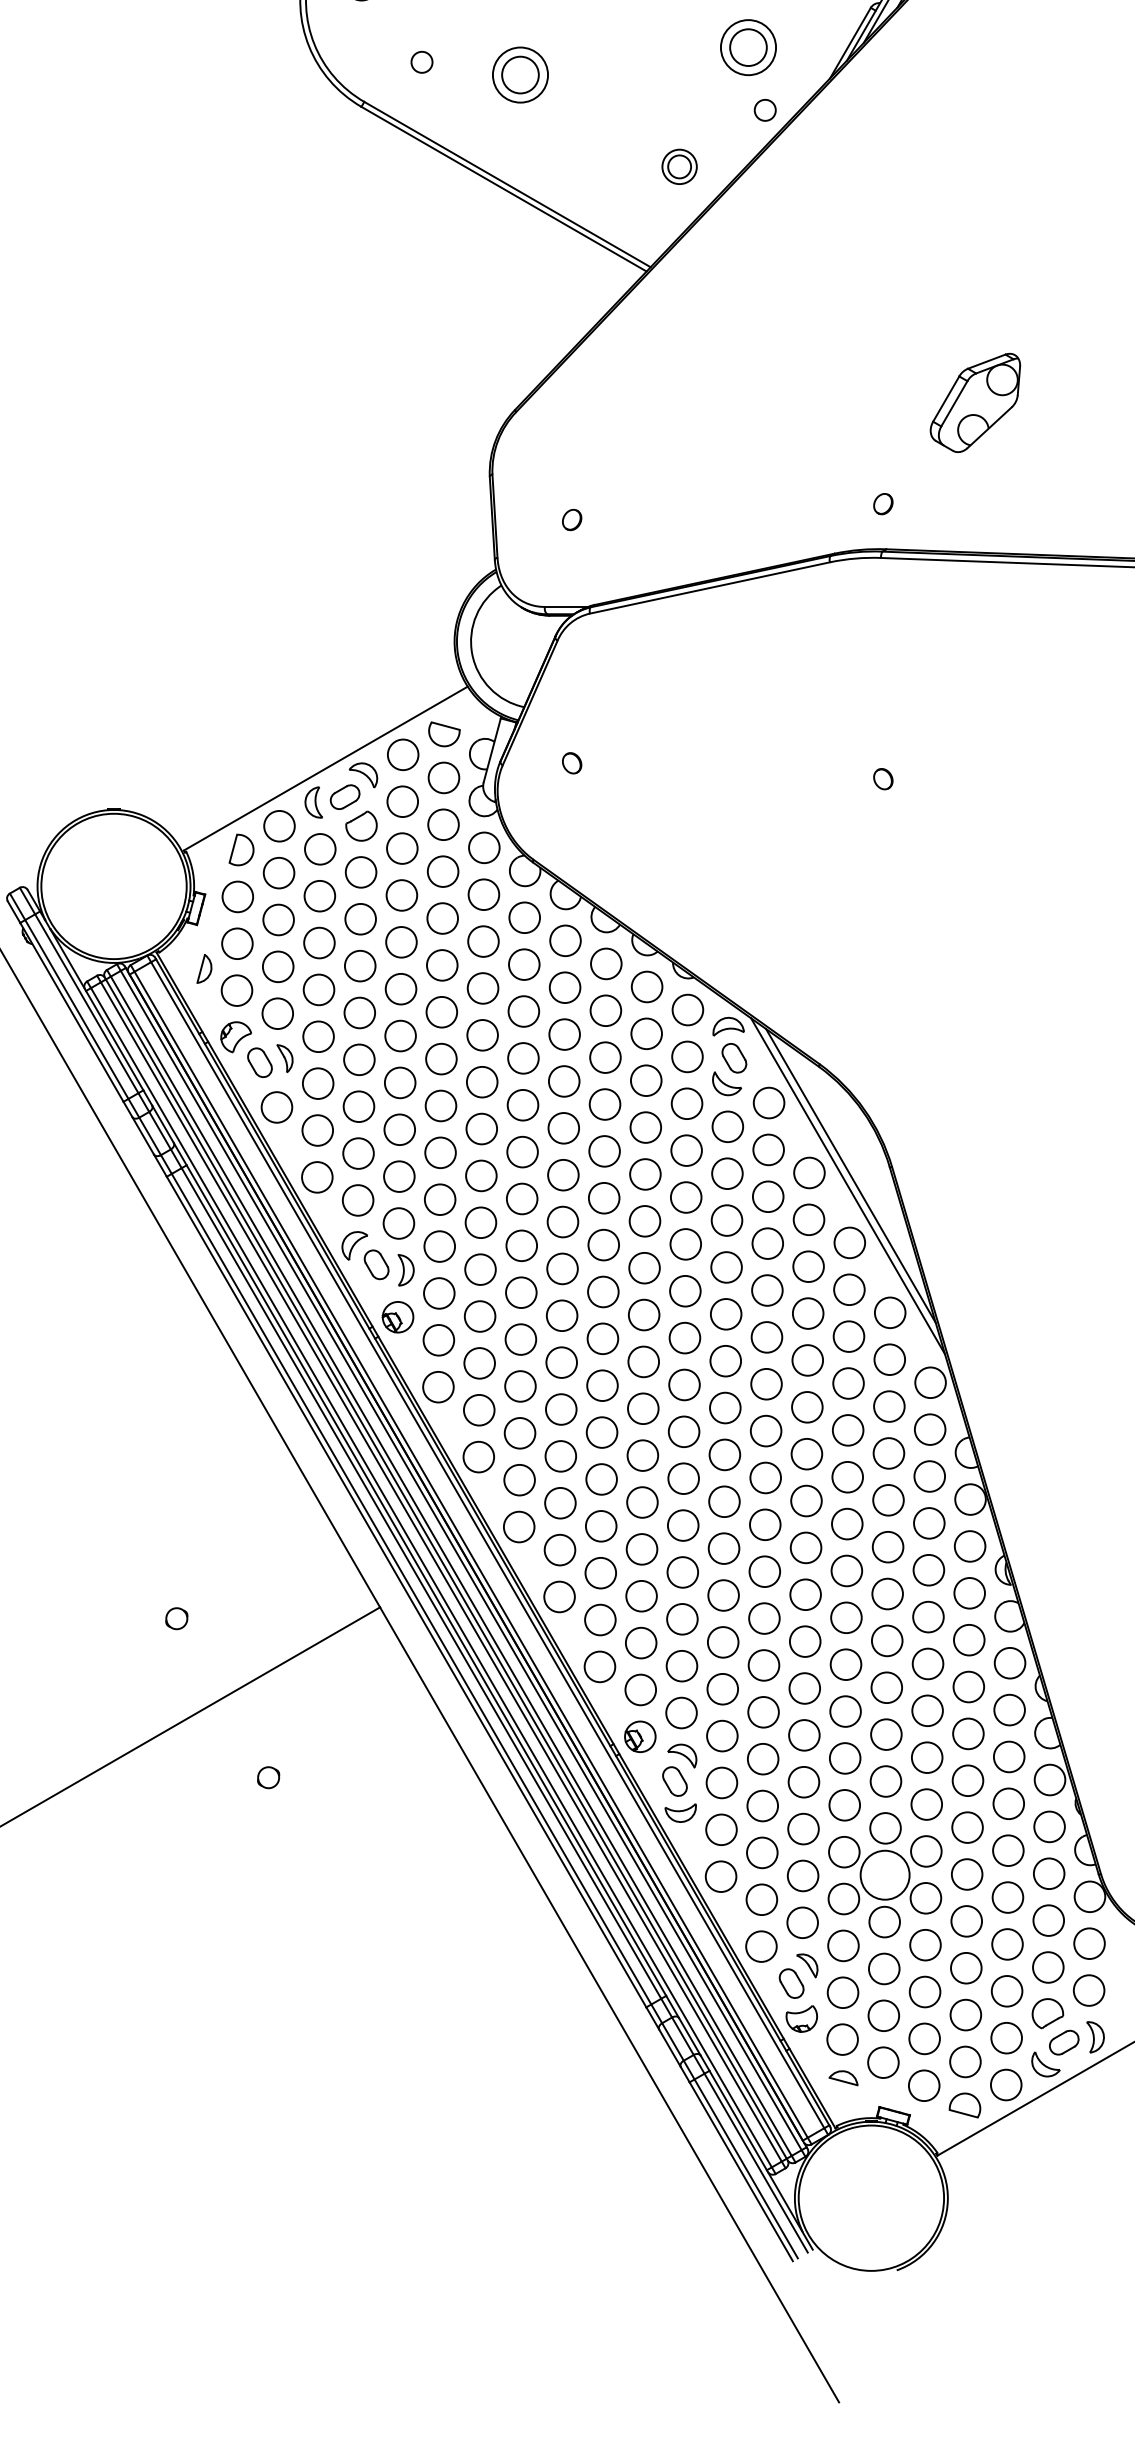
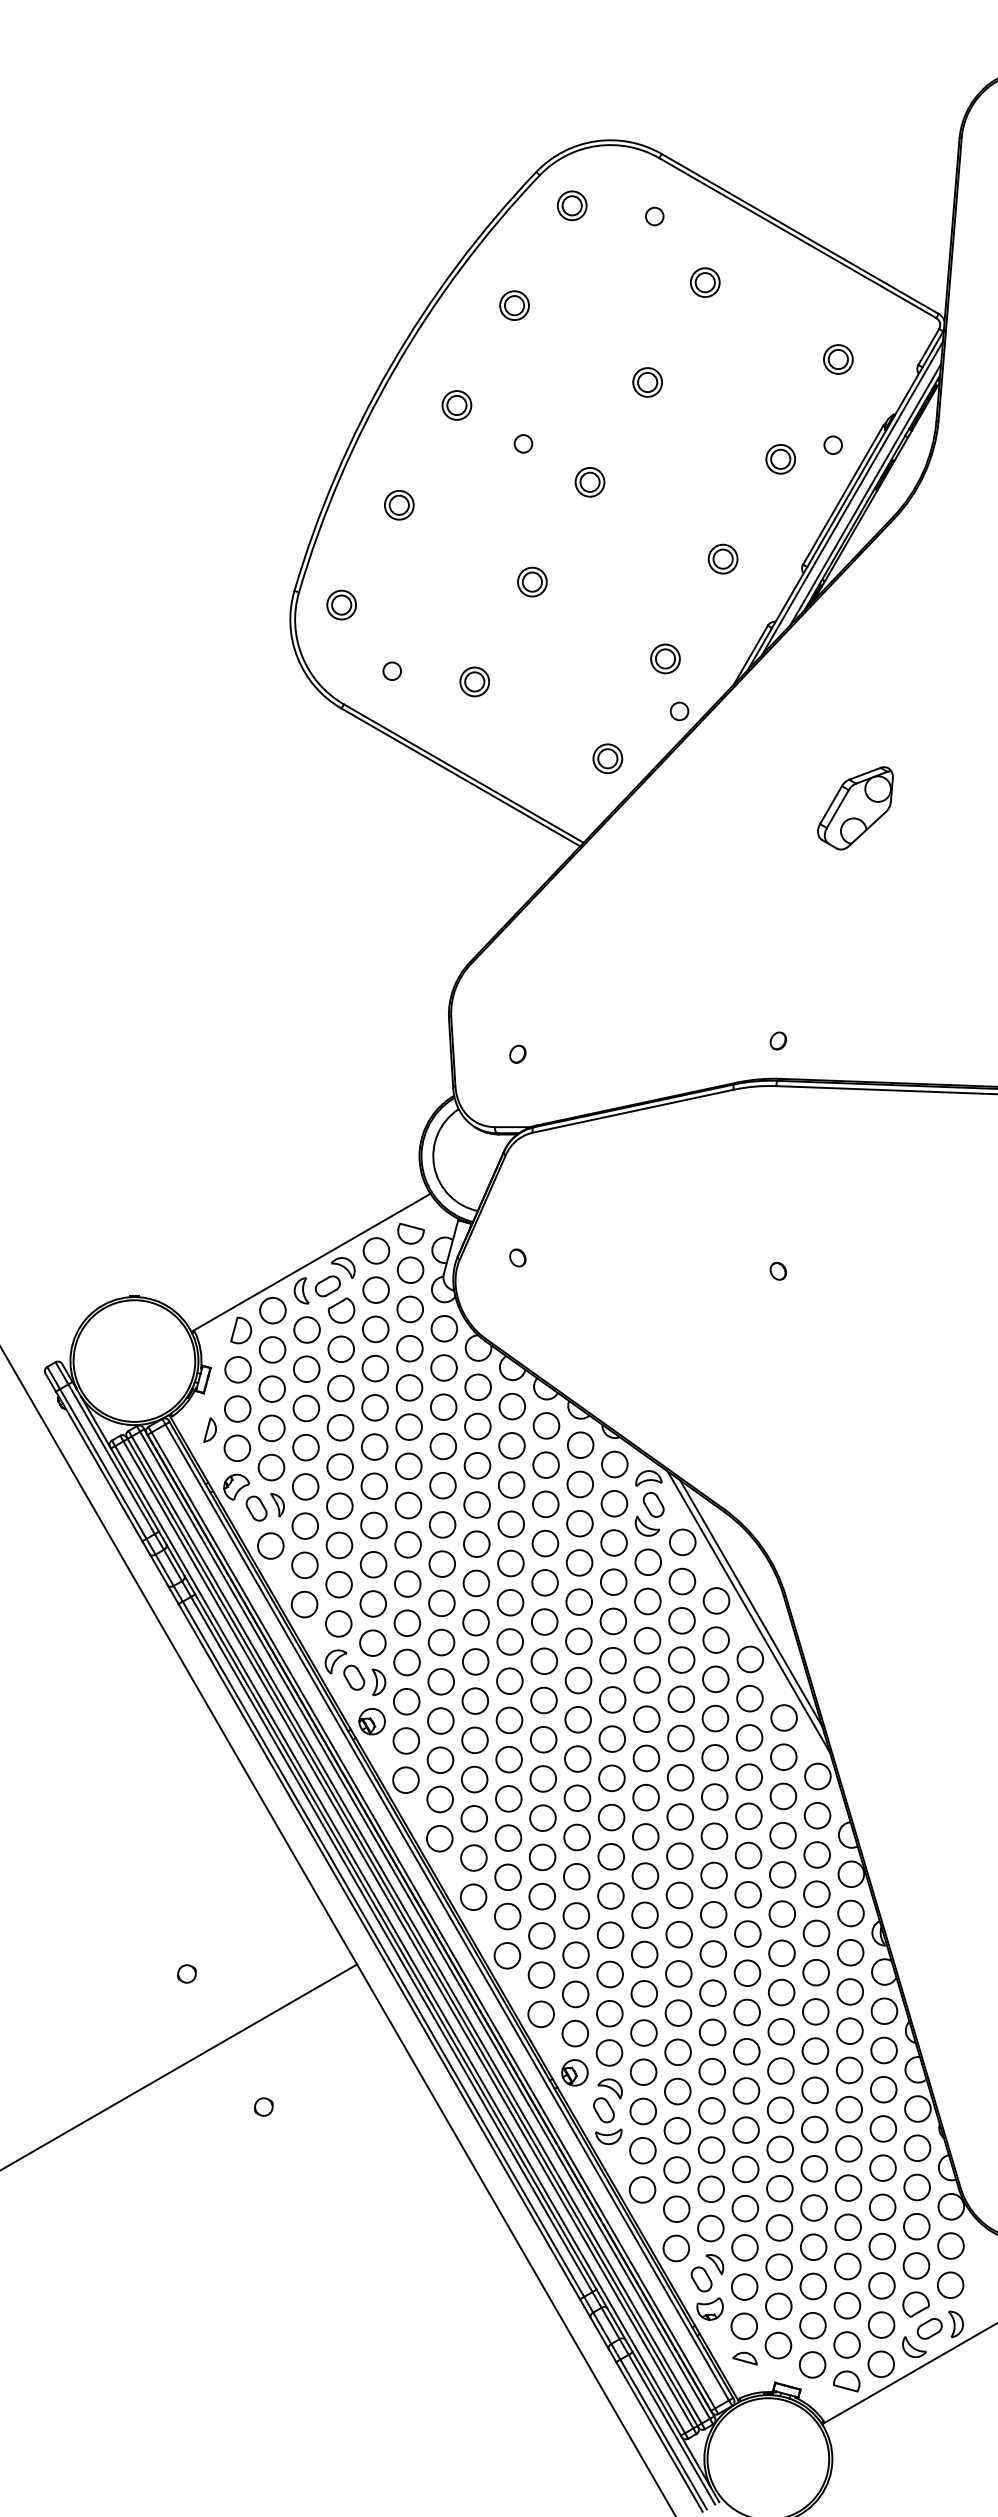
part: (748, 47) -> (665, 658), size x0.62
part: (520, 74) -> (474, 681), size x0.62
part: (975, 403) -> (855, 808), moved
circle: (884, 1874) -> (779, 2188), size x0.62

